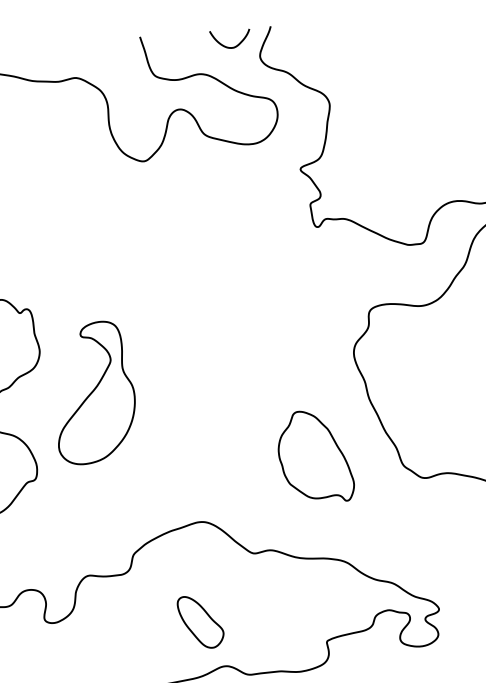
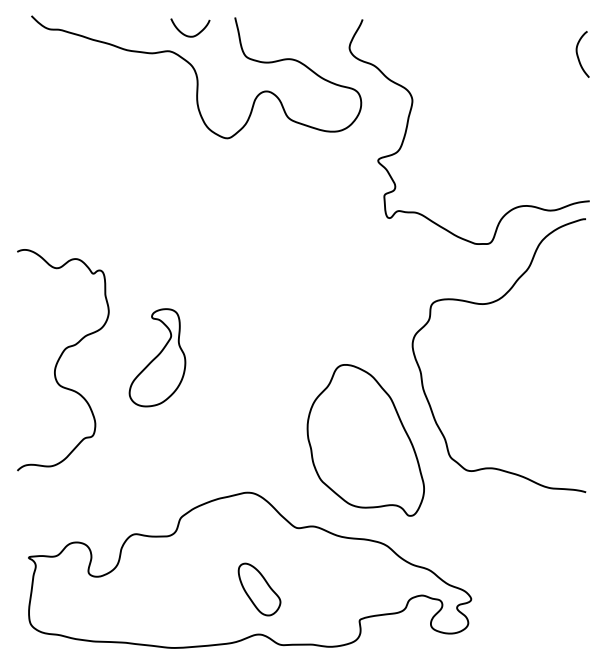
curve: (231, 46) -> (190, 35), moved
part: (94, 392) -> (157, 357), size x0.71
part: (315, 457) -> (365, 440), size x1.67
part: (200, 622) -> (259, 589), moved

